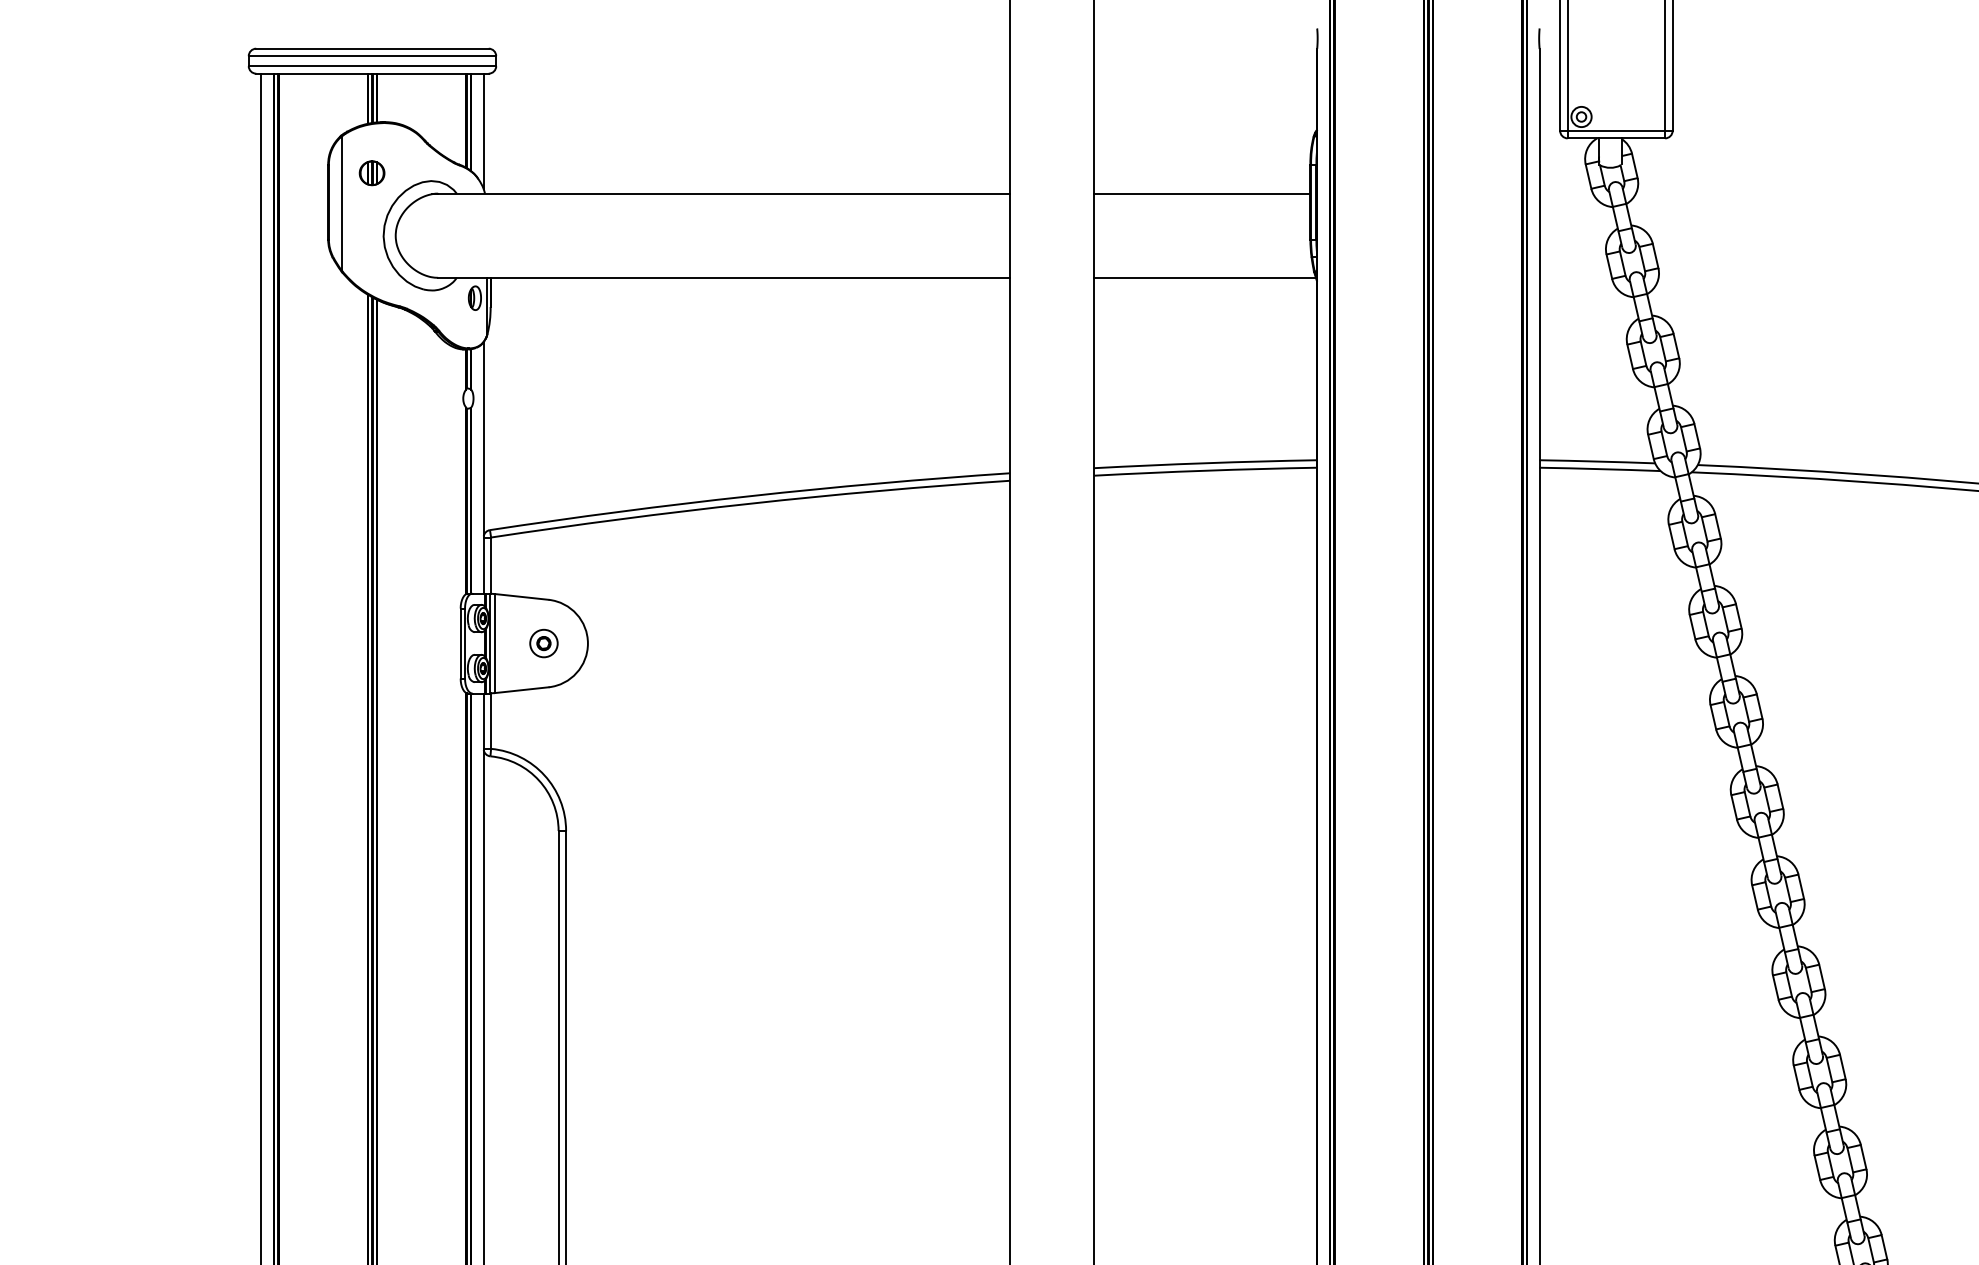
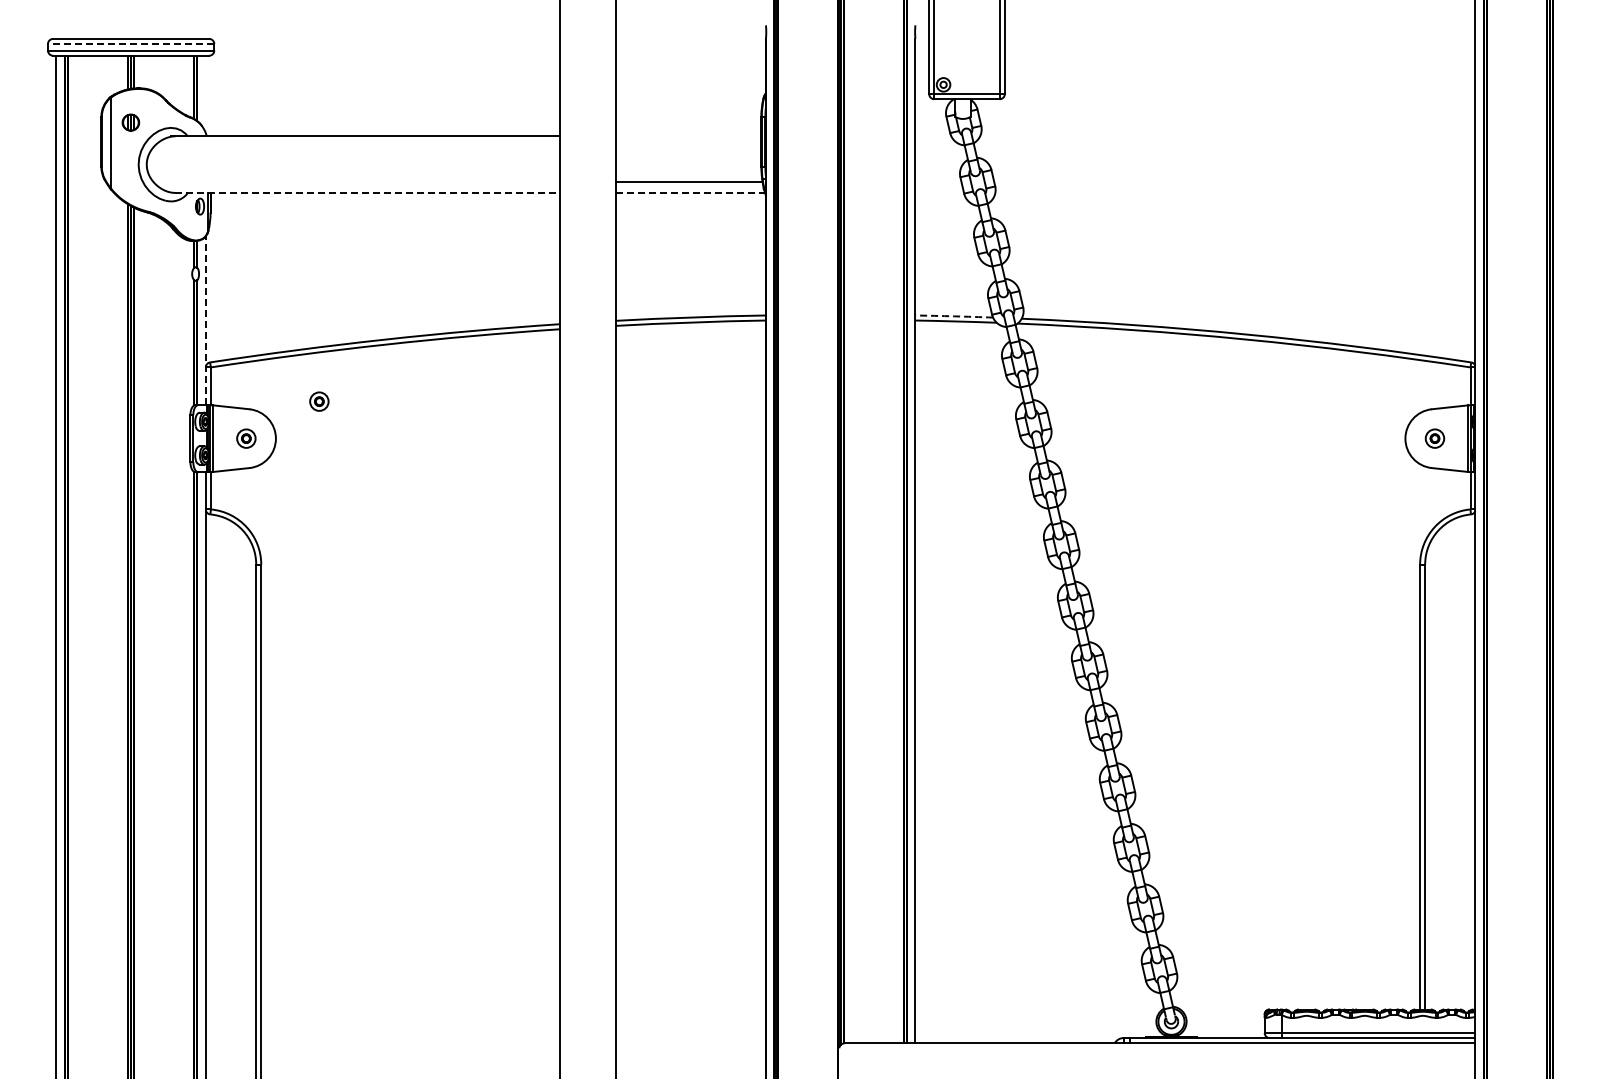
line: (371, 55) -> (130, 43), solid -> dashed
line: (483, 131) -> (205, 94), removed
line: (1201, 193) -> (688, 182), moved
line: (724, 277) -> (367, 192), solid -> dashed
line: (1206, 277) -> (691, 192), solid -> dashed
arc: (1597, 461) -> (954, 316), solid -> dashed
line: (483, 467) -> (205, 320), solid -> dashed
part: (652, 588) -> (319, 401), added

